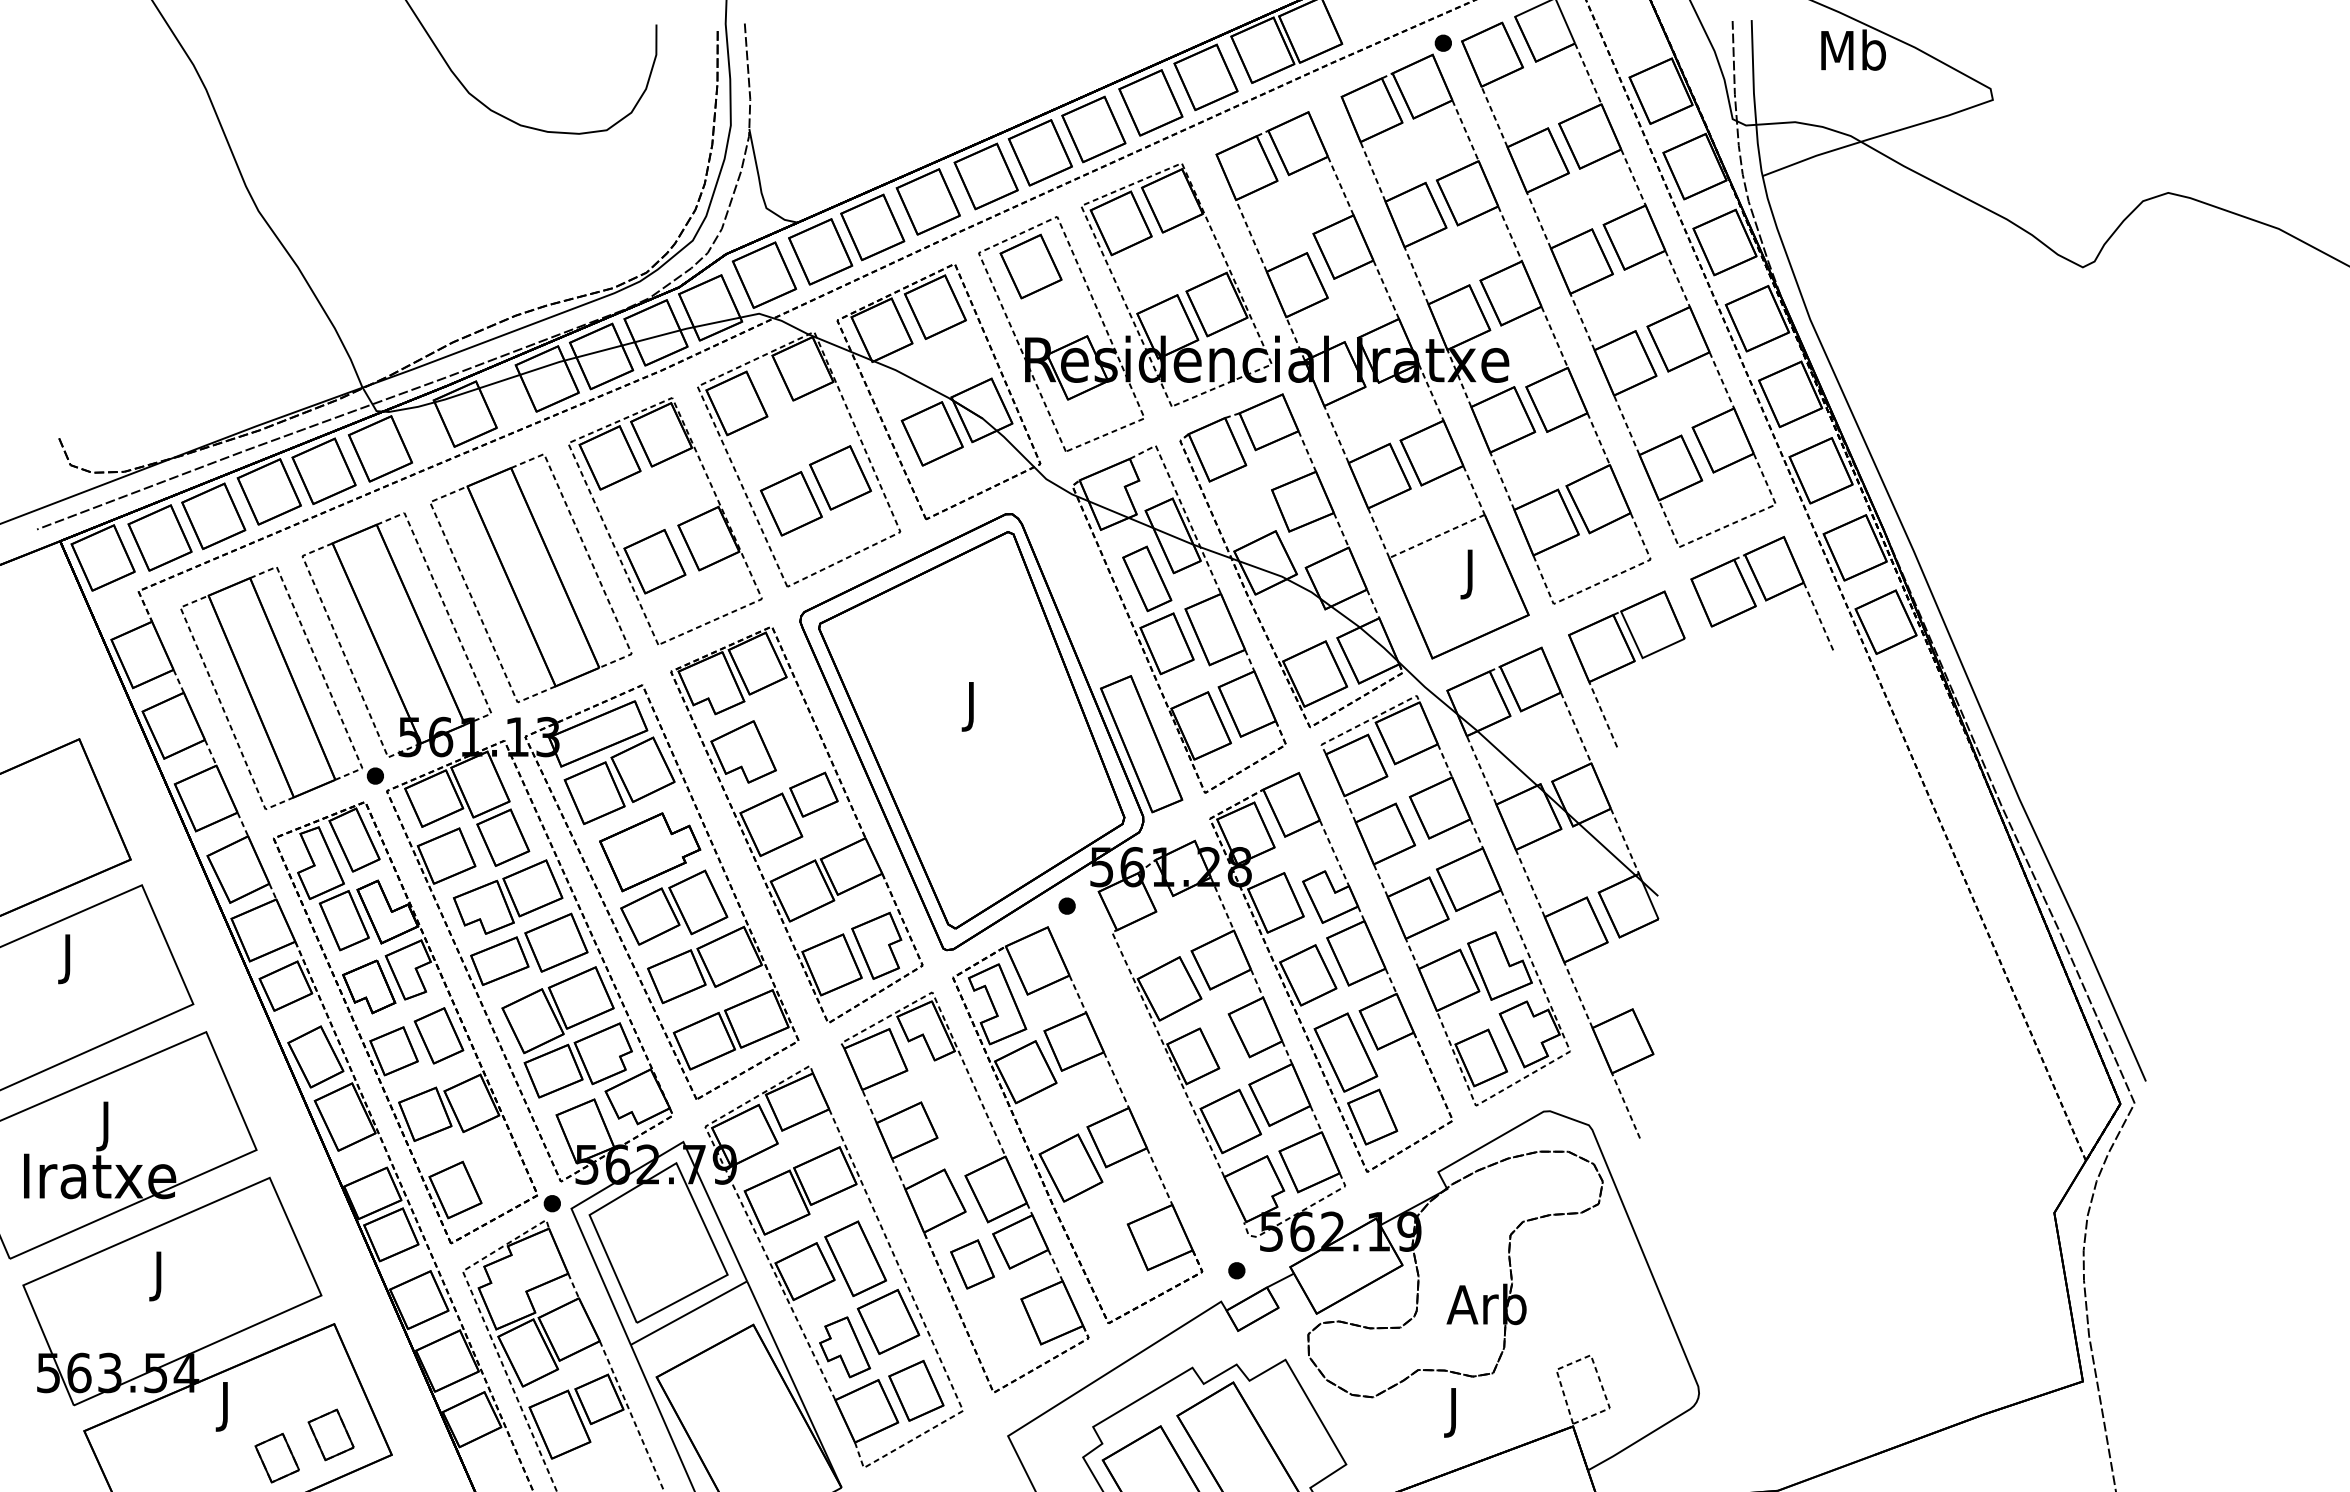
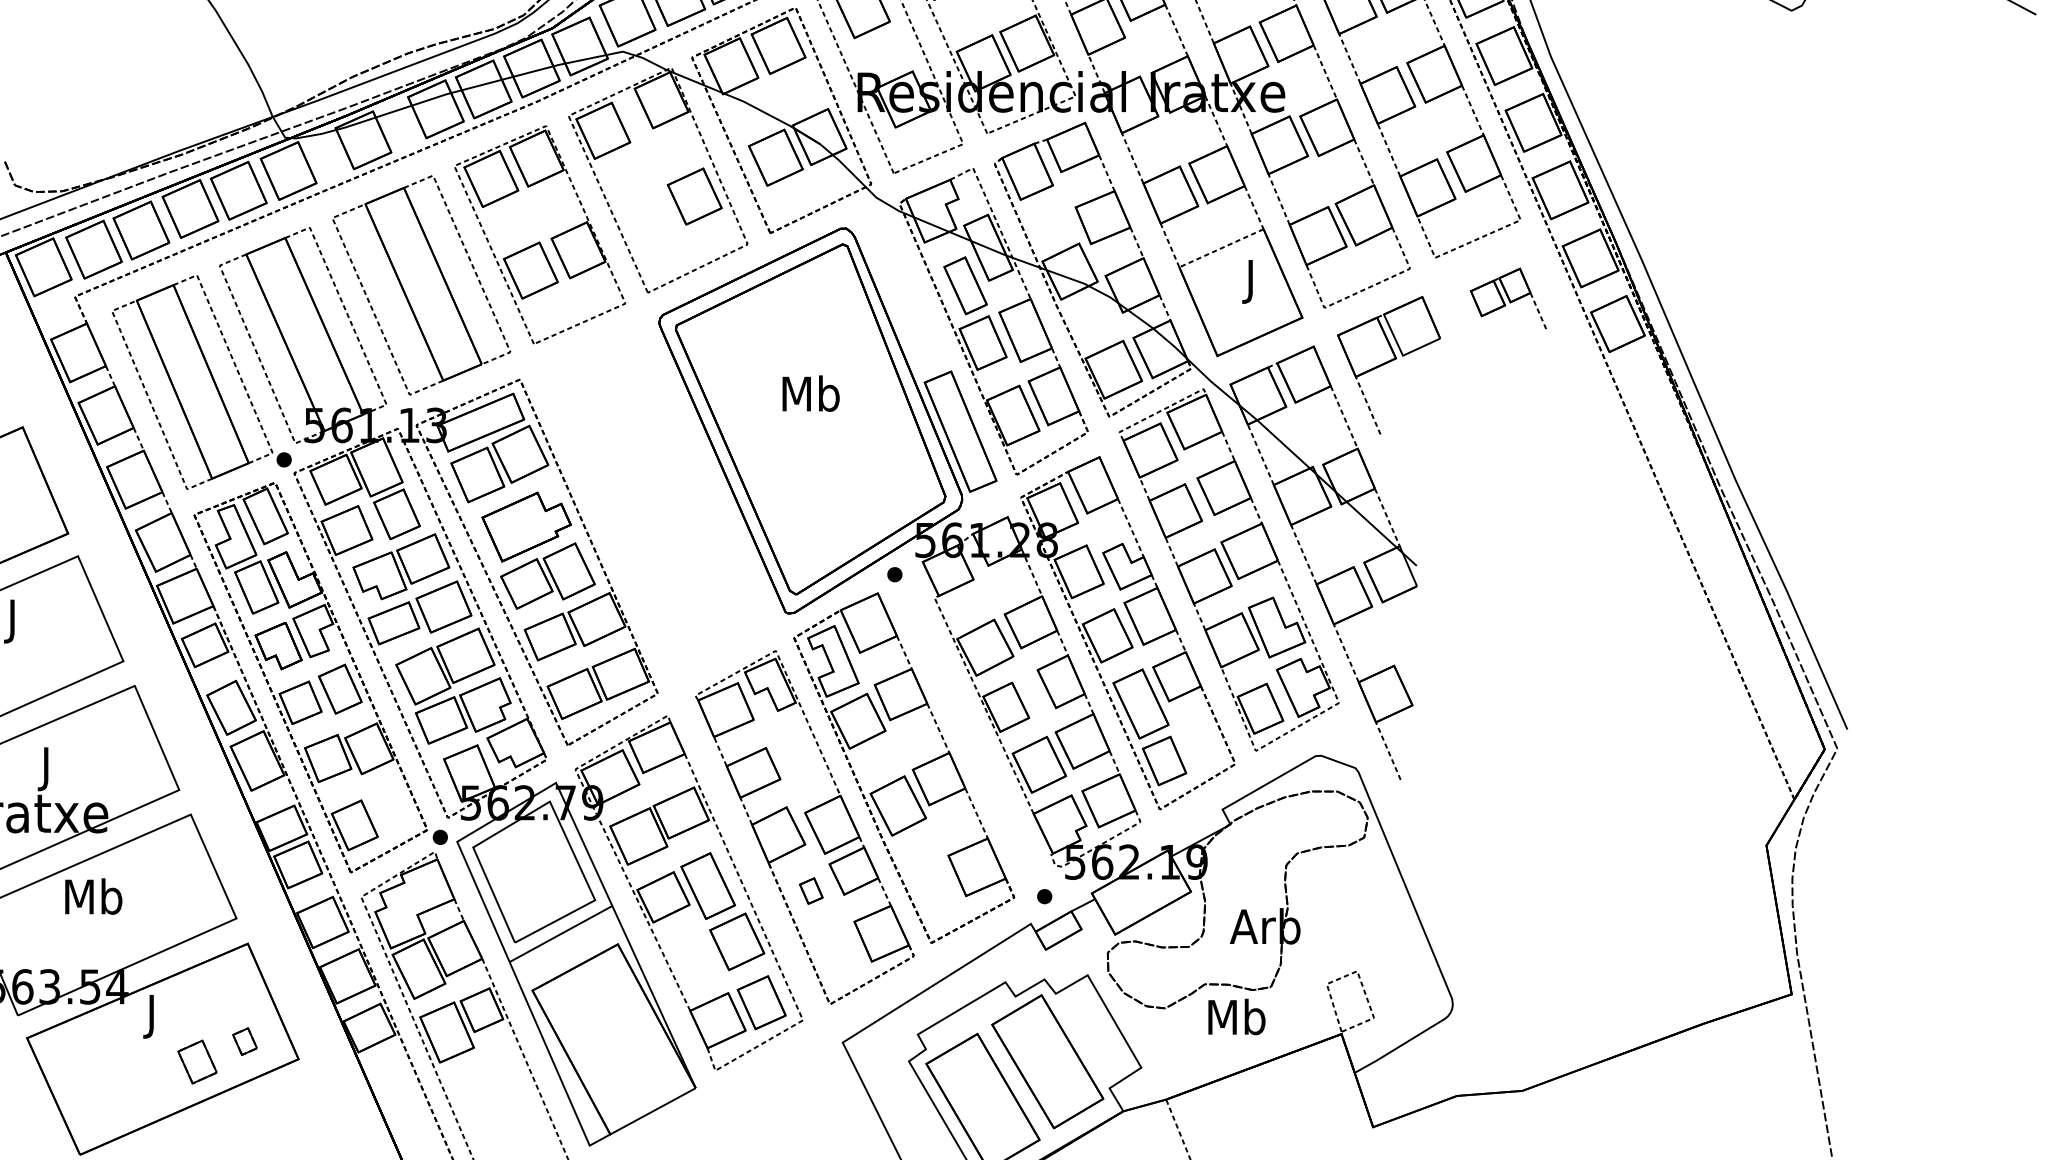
part: (790, 503) -> (650, 219), removed
part: (1761, 593) -> (1507, 298), size x0.6
text: (972, 705) -> (811, 397), J -> Mb
part: (796, 824) -> (655, 502), removed
part: (972, 1264) -> (811, 891), size x0.6
text: (159, 1275) -> (93, 900), J -> Mb
part: (845, 1347) -> (699, 964), removed
text: (1454, 1411) -> (1236, 1020), J -> Mb
part: (330, 1434) -> (244, 1041), size x0.6

